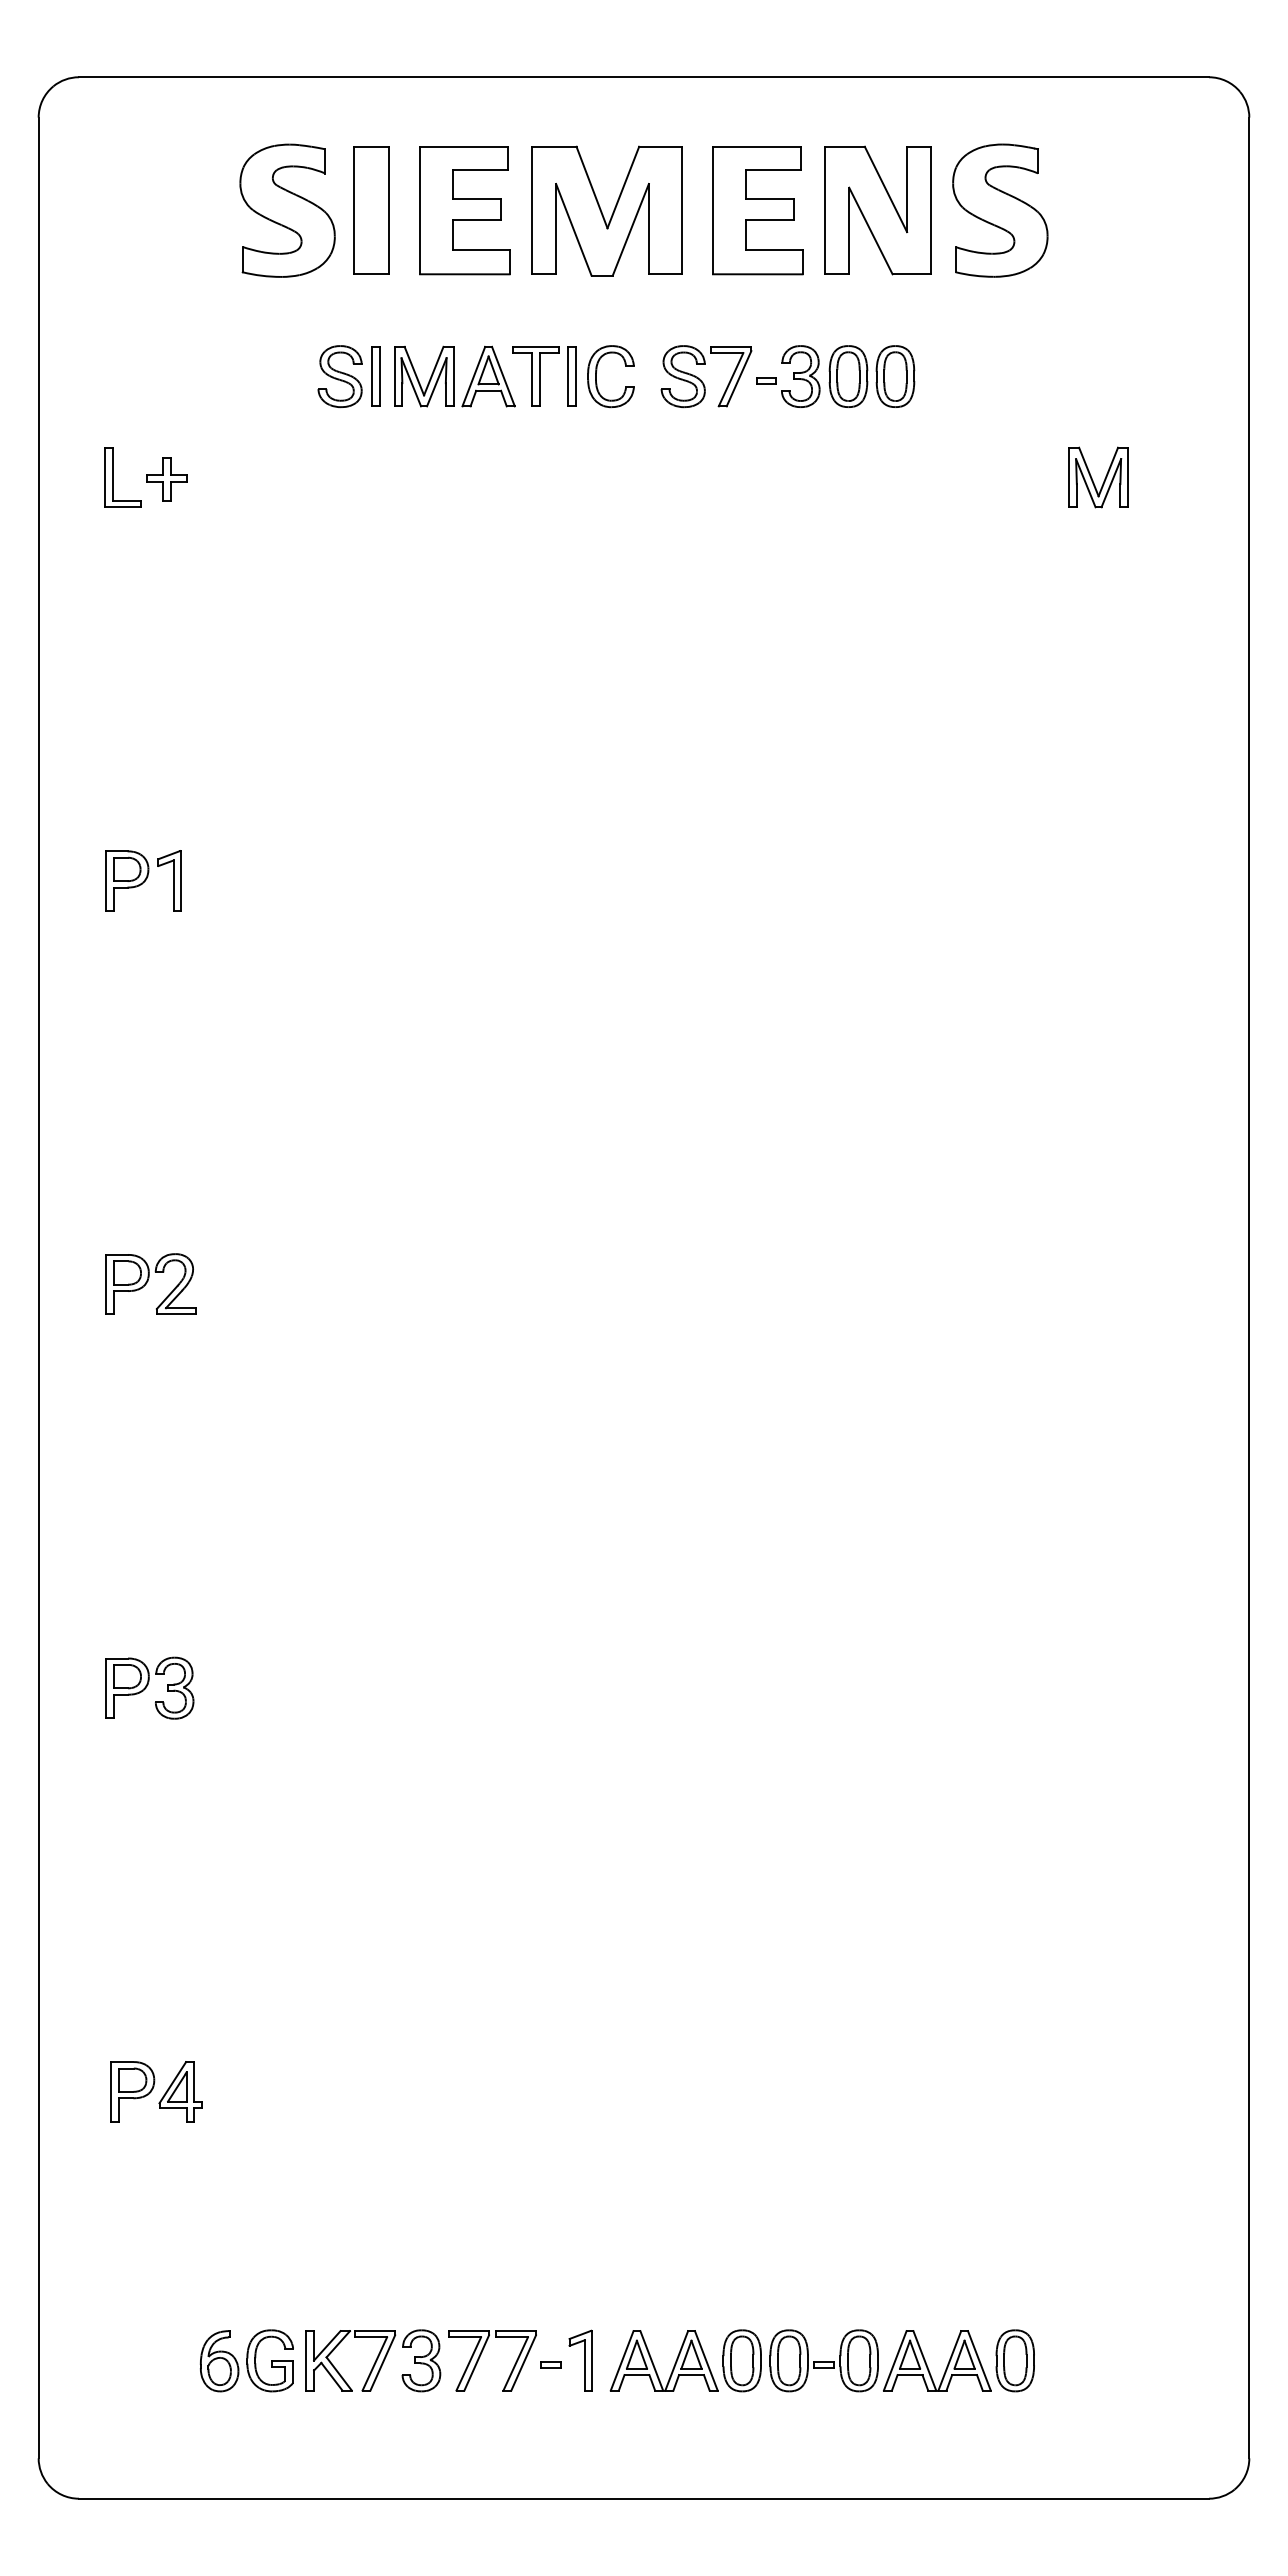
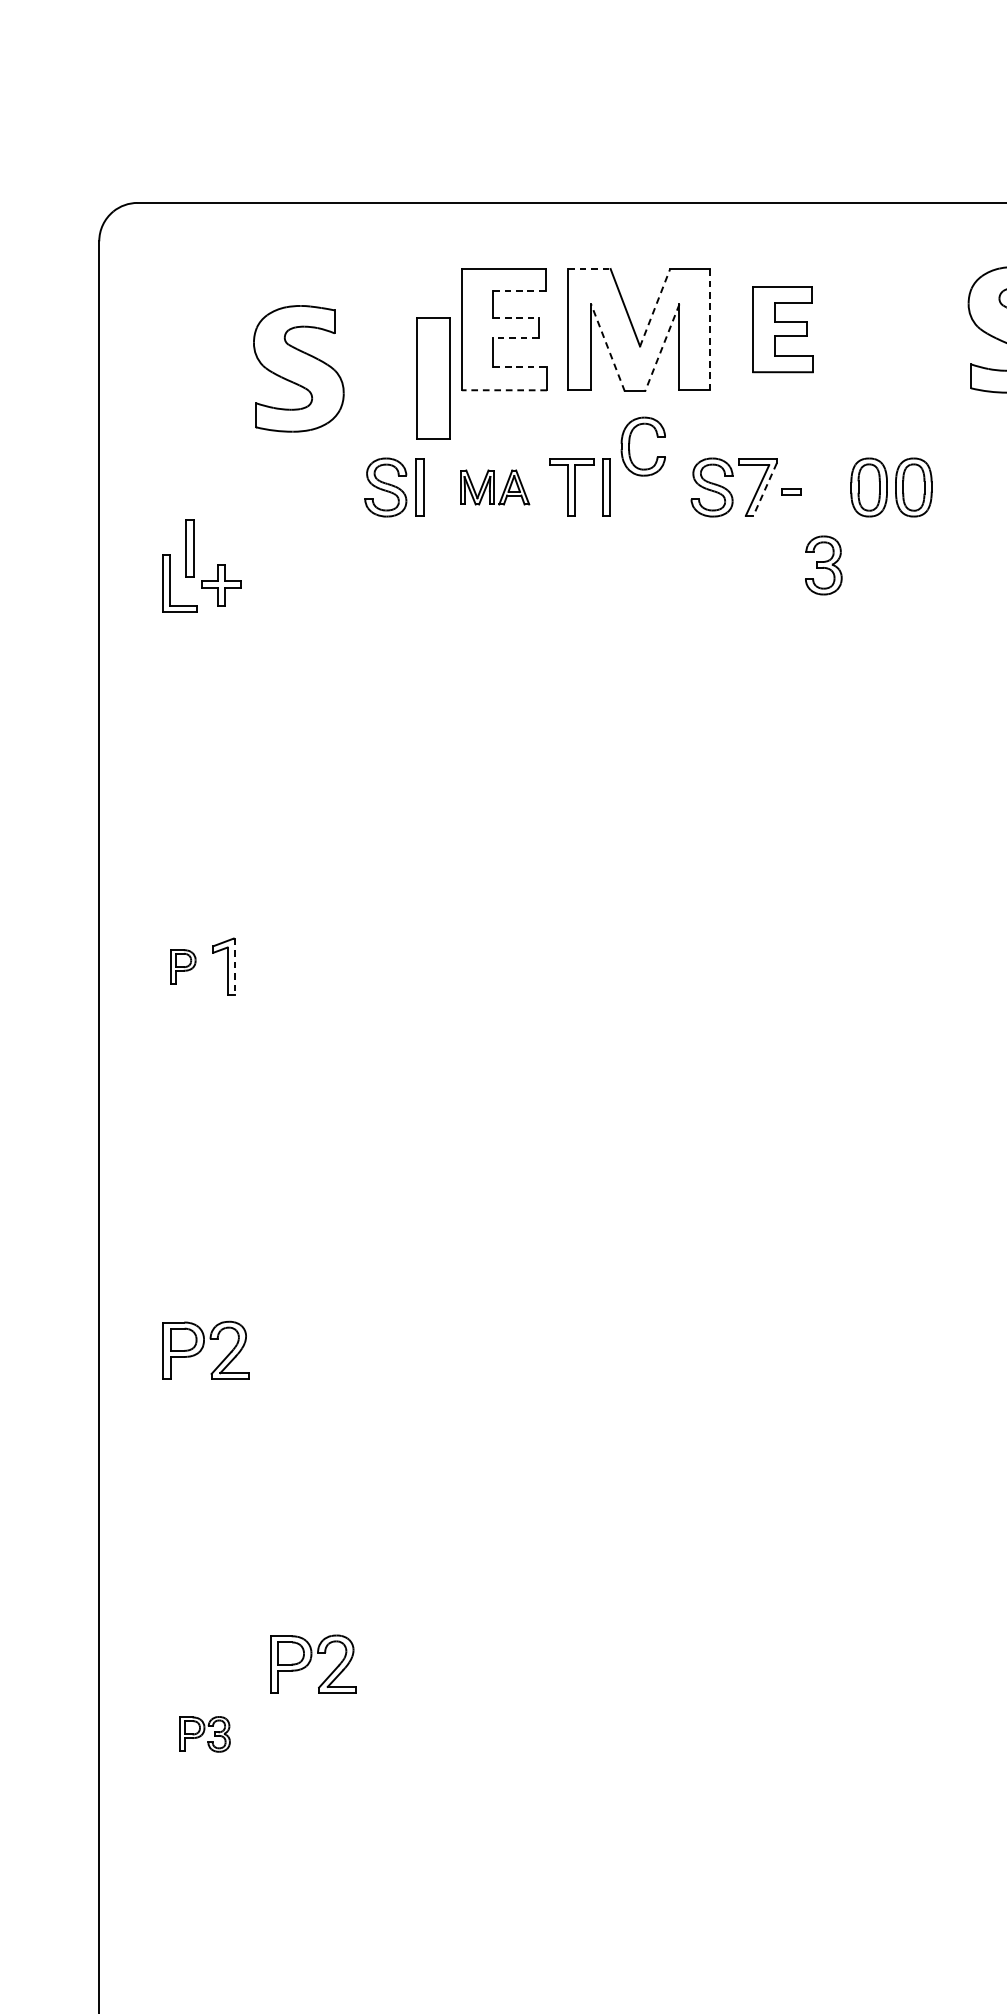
line: (554, 146) -> (589, 268), solid -> dashed
line: (480, 169) -> (519, 290), solid -> dashed
line: (623, 187) -> (655, 307), solid -> dashed
line: (477, 198) -> (516, 318), solid -> dashed
part: (287, 210) -> (298, 368), moved
part: (371, 210) -> (433, 378), moved
line: (681, 210) -> (710, 329), solid -> dashed
part: (757, 210) -> (782, 329), size x0.7
part: (877, 210) -> (896, 329), removed
line: (477, 219) -> (516, 338), solid -> dashed
line: (573, 229) -> (607, 347), solid -> dashed
line: (630, 230) -> (661, 348), solid -> dashed
line: (481, 249) -> (520, 366), solid -> dashed
line: (464, 274) -> (504, 390), solid -> dashed
part: (454, 376) -> (494, 487), size x0.6
part: (596, 376) -> (629, 446), moved
part: (800, 376) -> (823, 565), moved
line: (738, 379) -> (764, 490), solid -> dashed
part: (133, 440) -> (189, 548), added
part: (127, 880) -> (183, 966), size x0.6
line: (181, 880) -> (235, 966), solid -> dashed
part: (263, 1613) -> (313, 1663), added
part: (149, 1687) -> (204, 1733), size x0.6

